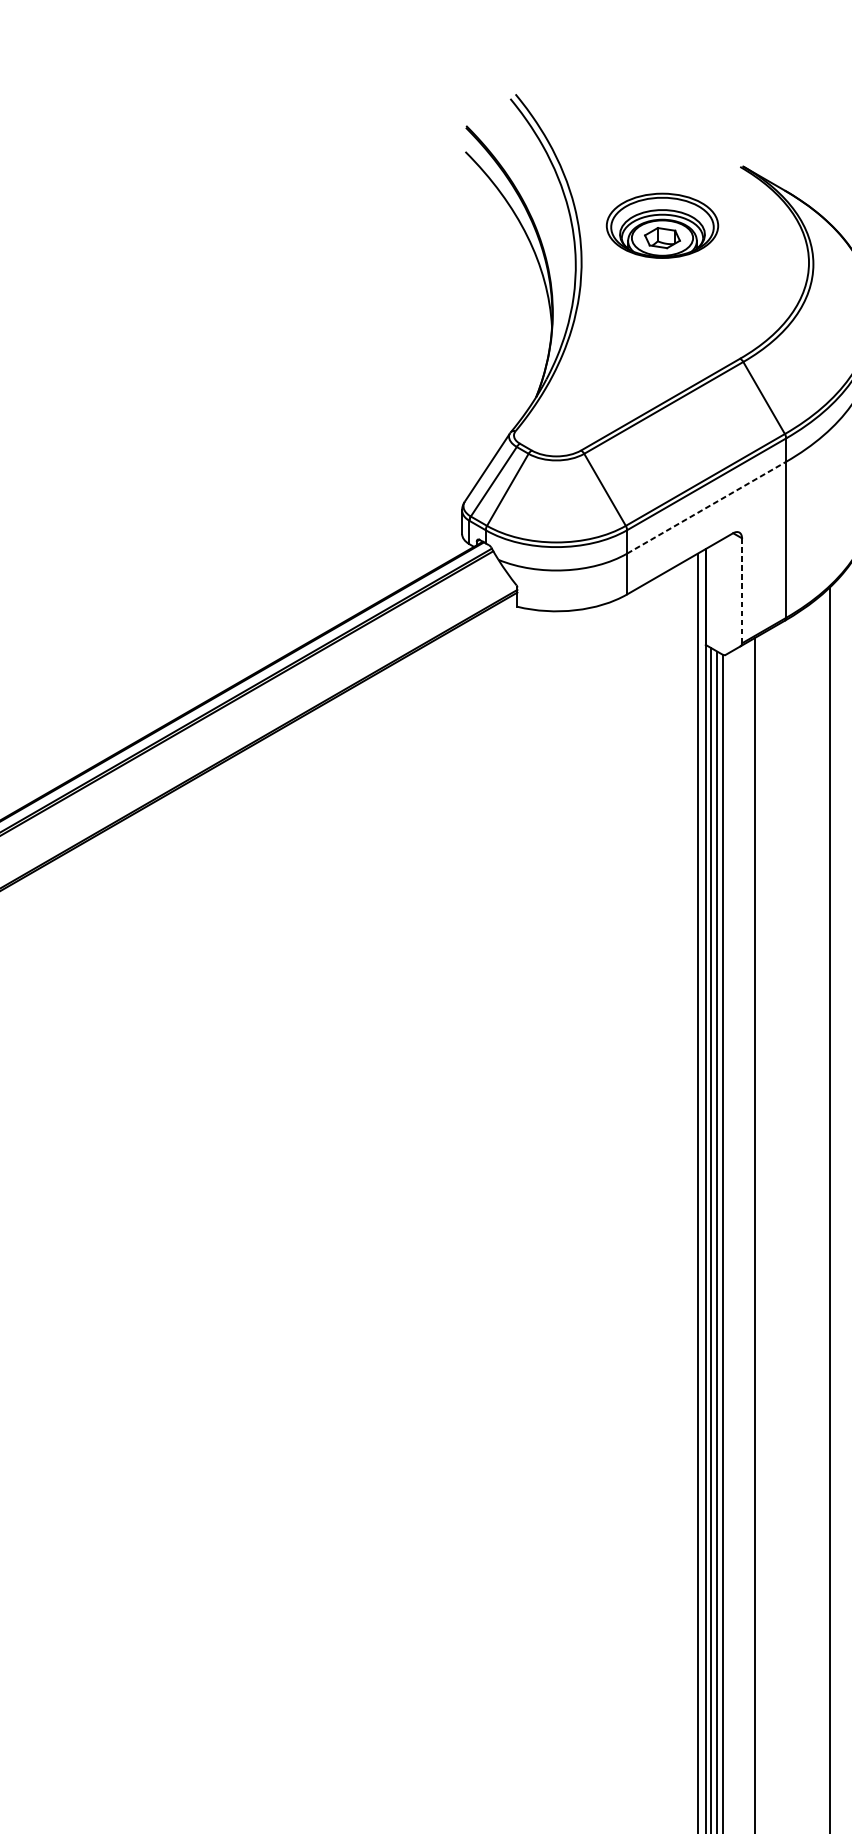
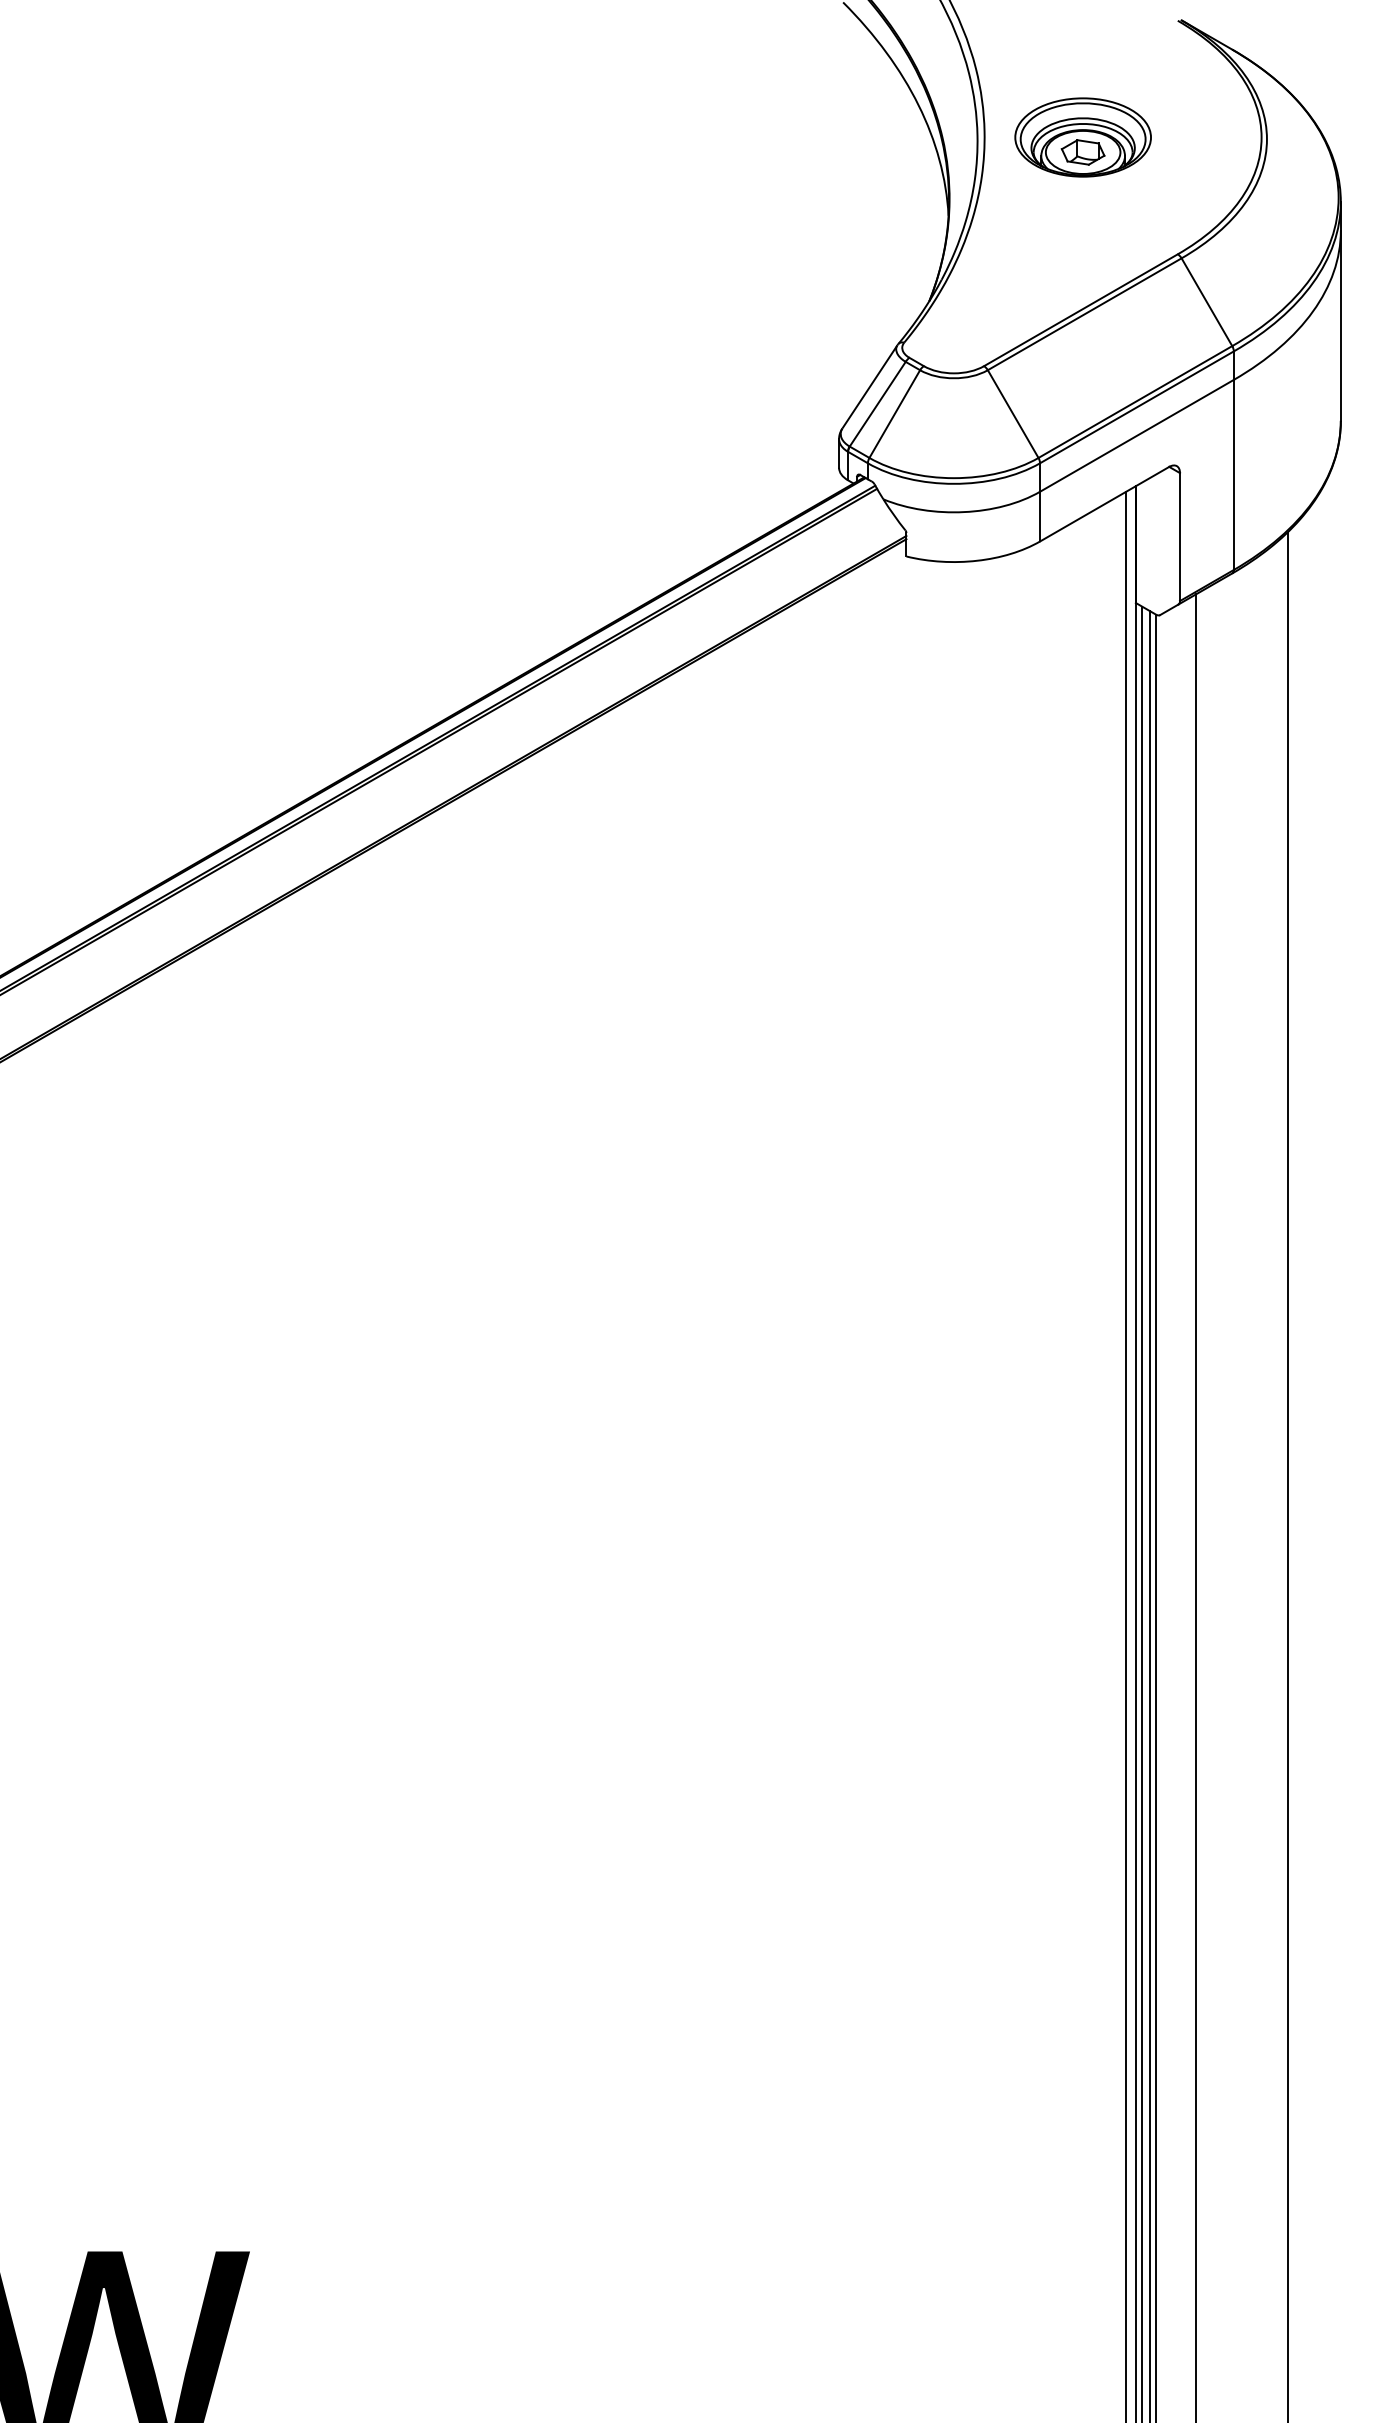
part: (661, 225) -> (1082, 137), moved
line: (706, 507) -> (1136, 435), dashed -> solid
line: (742, 591) -> (1180, 537), dashed -> solid

